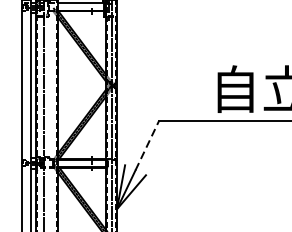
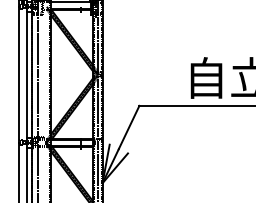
line: (147, 145) -> (129, 127), dashed -> solid

